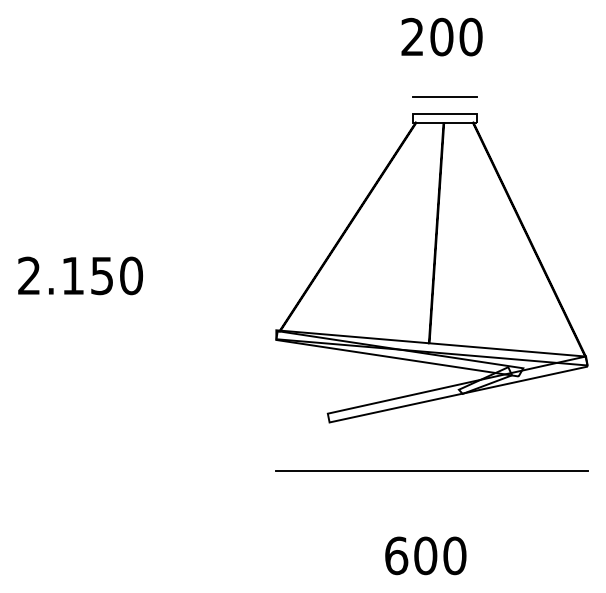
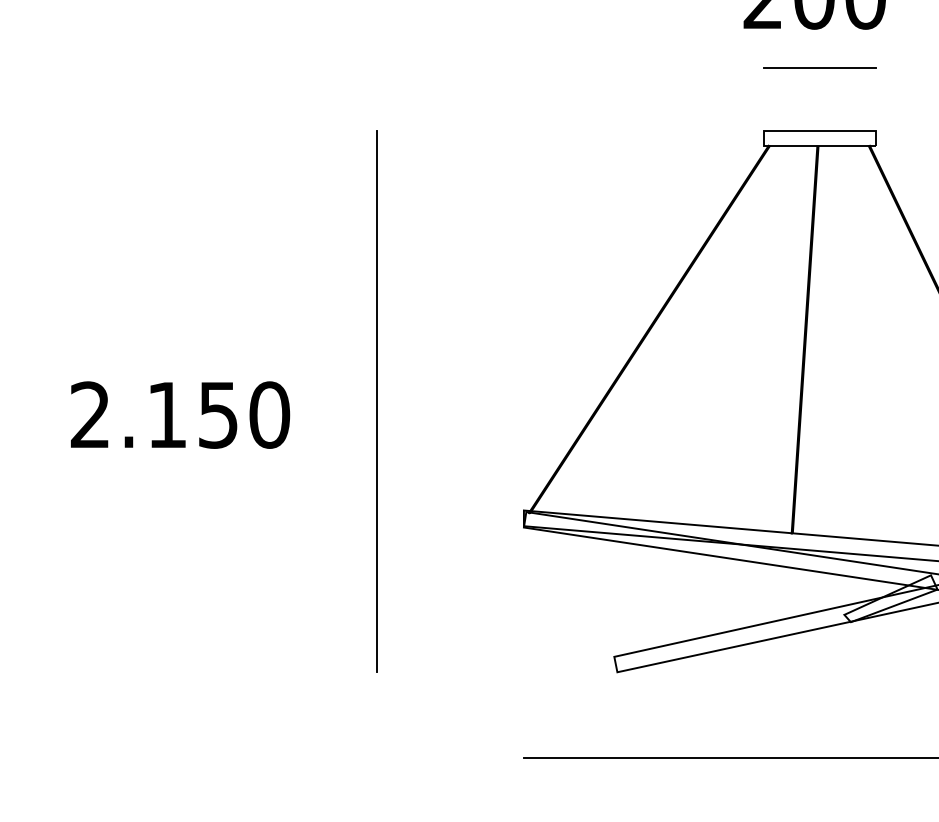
line: (444, 96) -> (819, 66), moved
line: (192, 268) -> (376, 402), added

